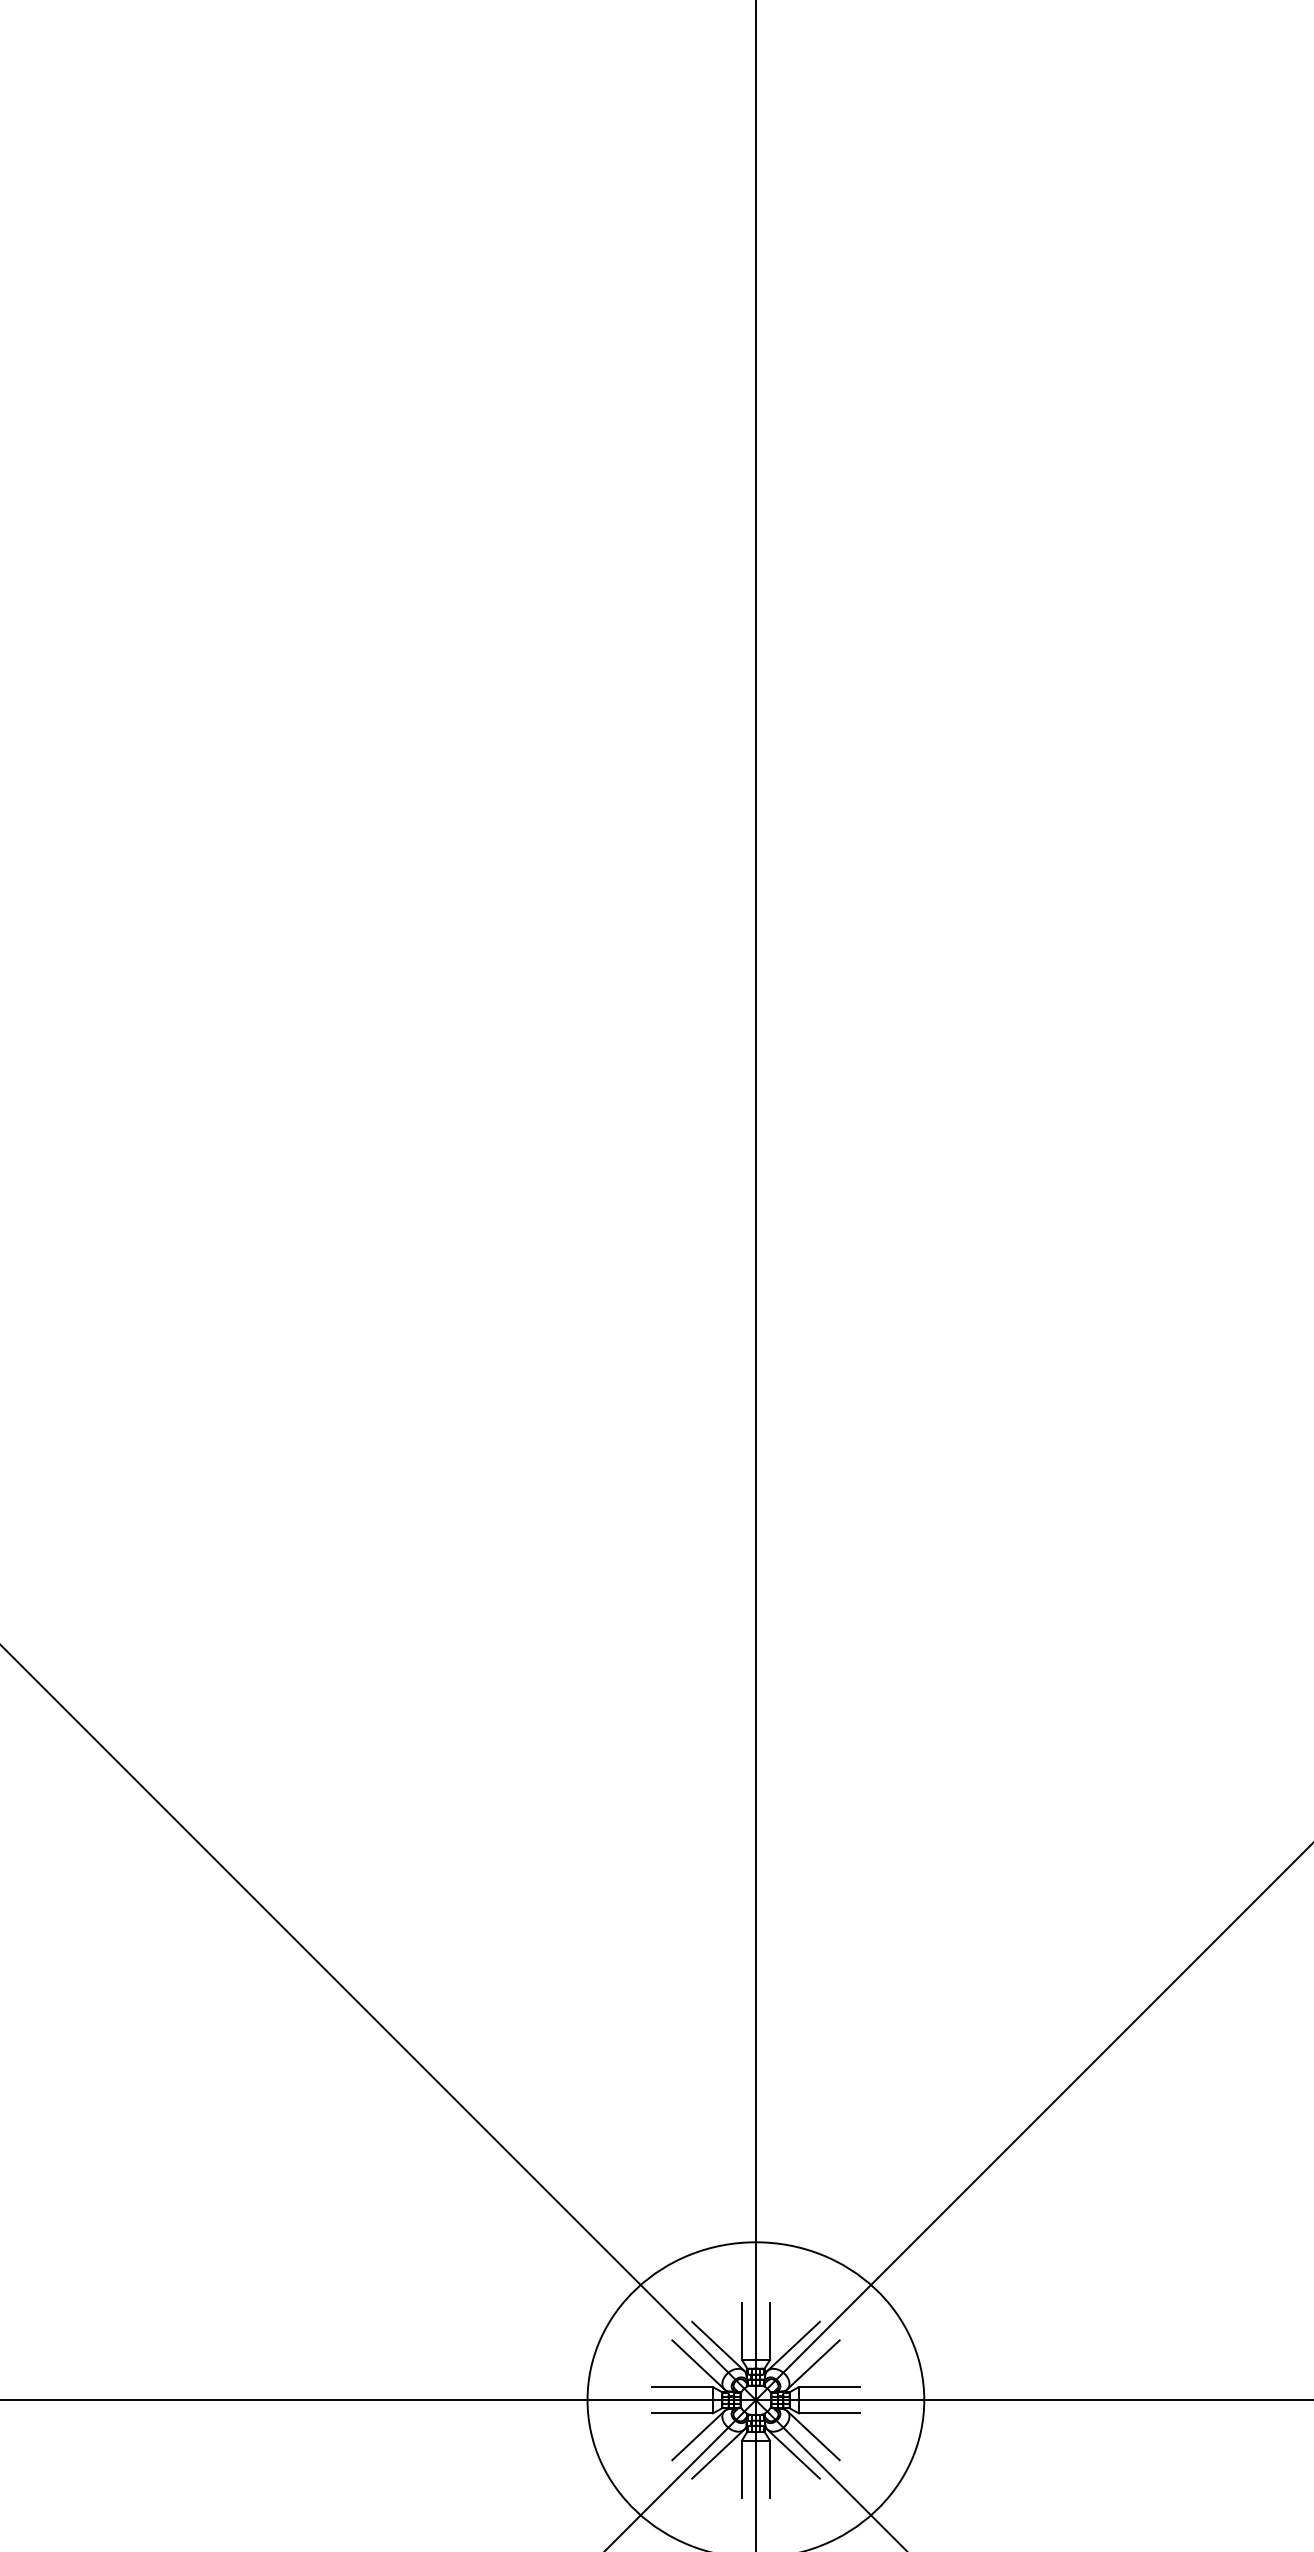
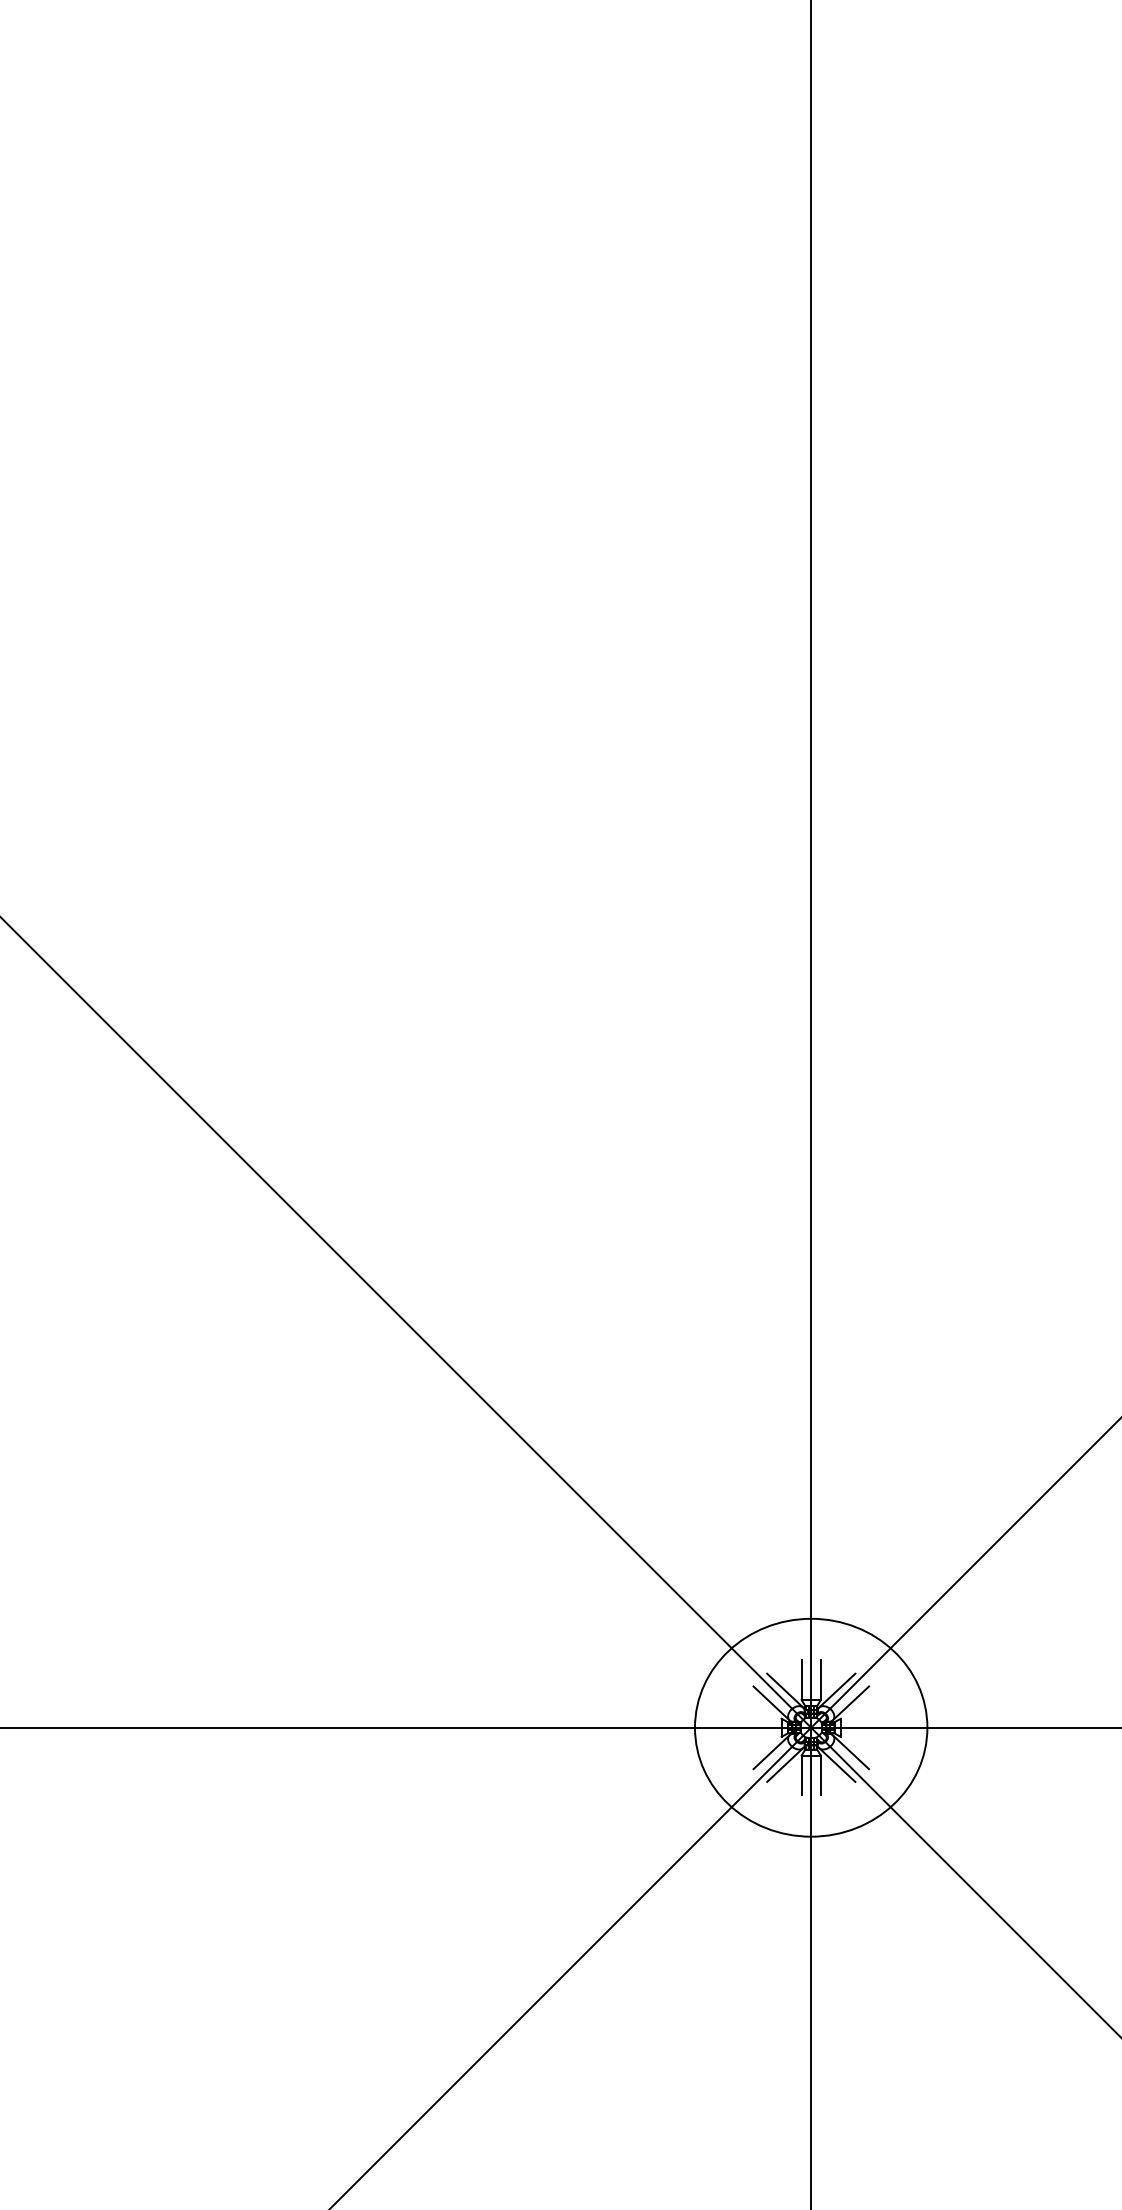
line: (682, 2386) -> (760, 1718), removed
line: (828, 2386) -> (861, 1718), removed
line: (682, 2412) -> (760, 1736), removed
line: (828, 2412) -> (861, 1736), removed

